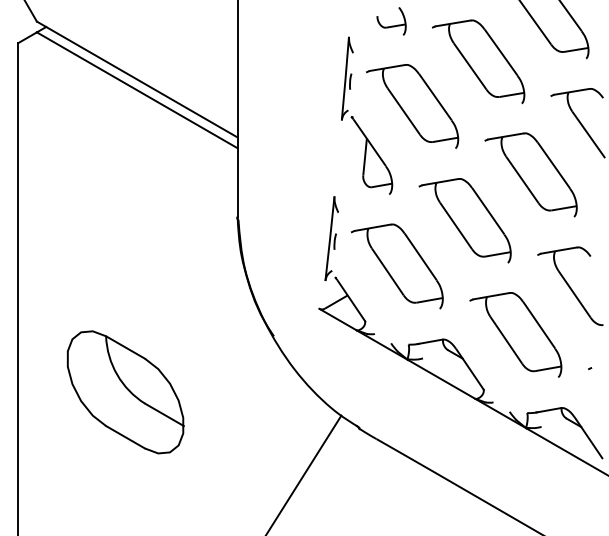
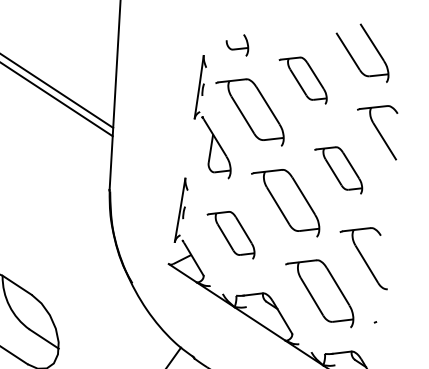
part: (478, 61) -> (302, 79), size x0.7
part: (530, 174) -> (338, 169), size x0.7
part: (396, 266) -> (230, 234), size x0.7

